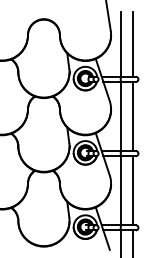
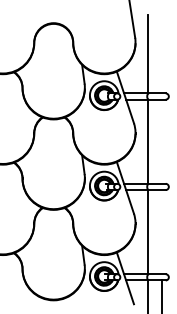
line: (133, 44) -> (162, 53), removed
line: (133, 116) -> (162, 141), removed
line: (133, 190) -> (162, 232), removed

